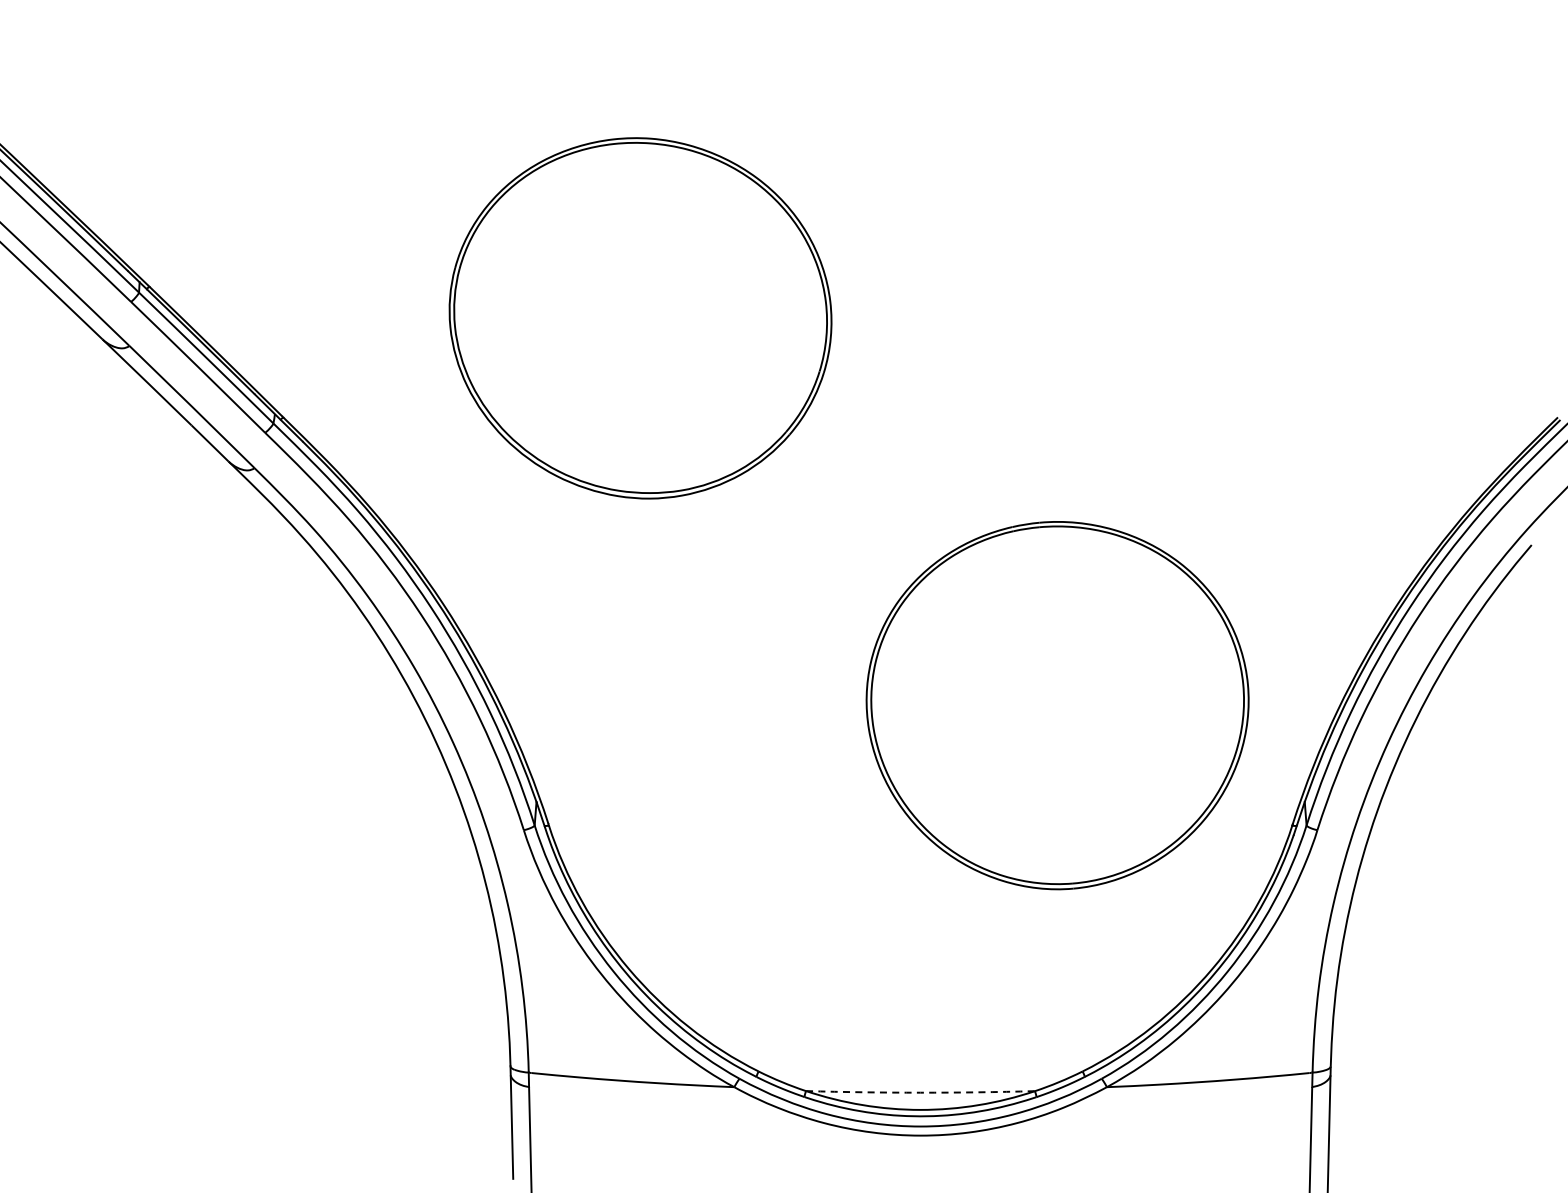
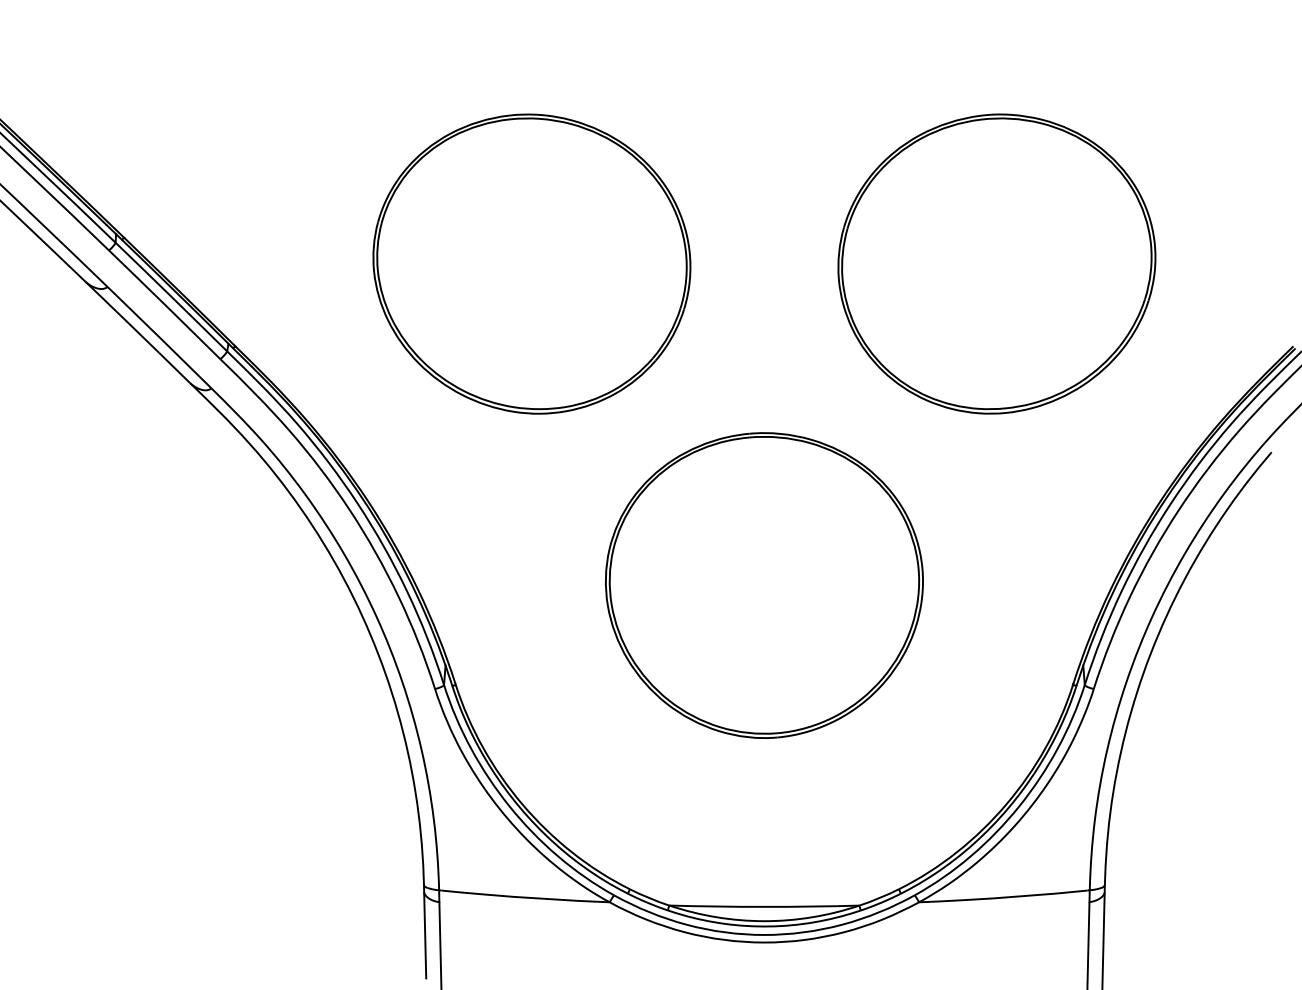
part: (1200, 318) -> (996, 264), added
part: (1057, 705) -> (764, 585), moved
arc: (920, 1092) -> (764, 906), dashed -> solid

